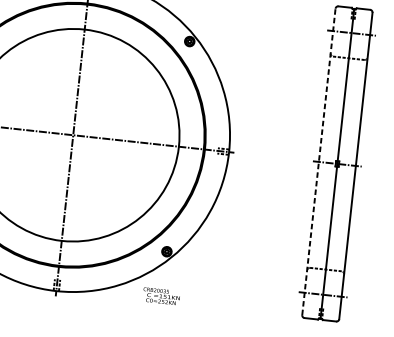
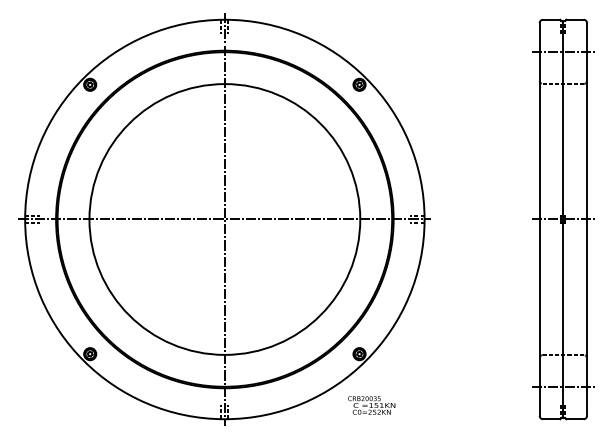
line: (318, 161) -> (539, 219), dashed -> solid
text: (161, 296) -> (371, 405), moved

